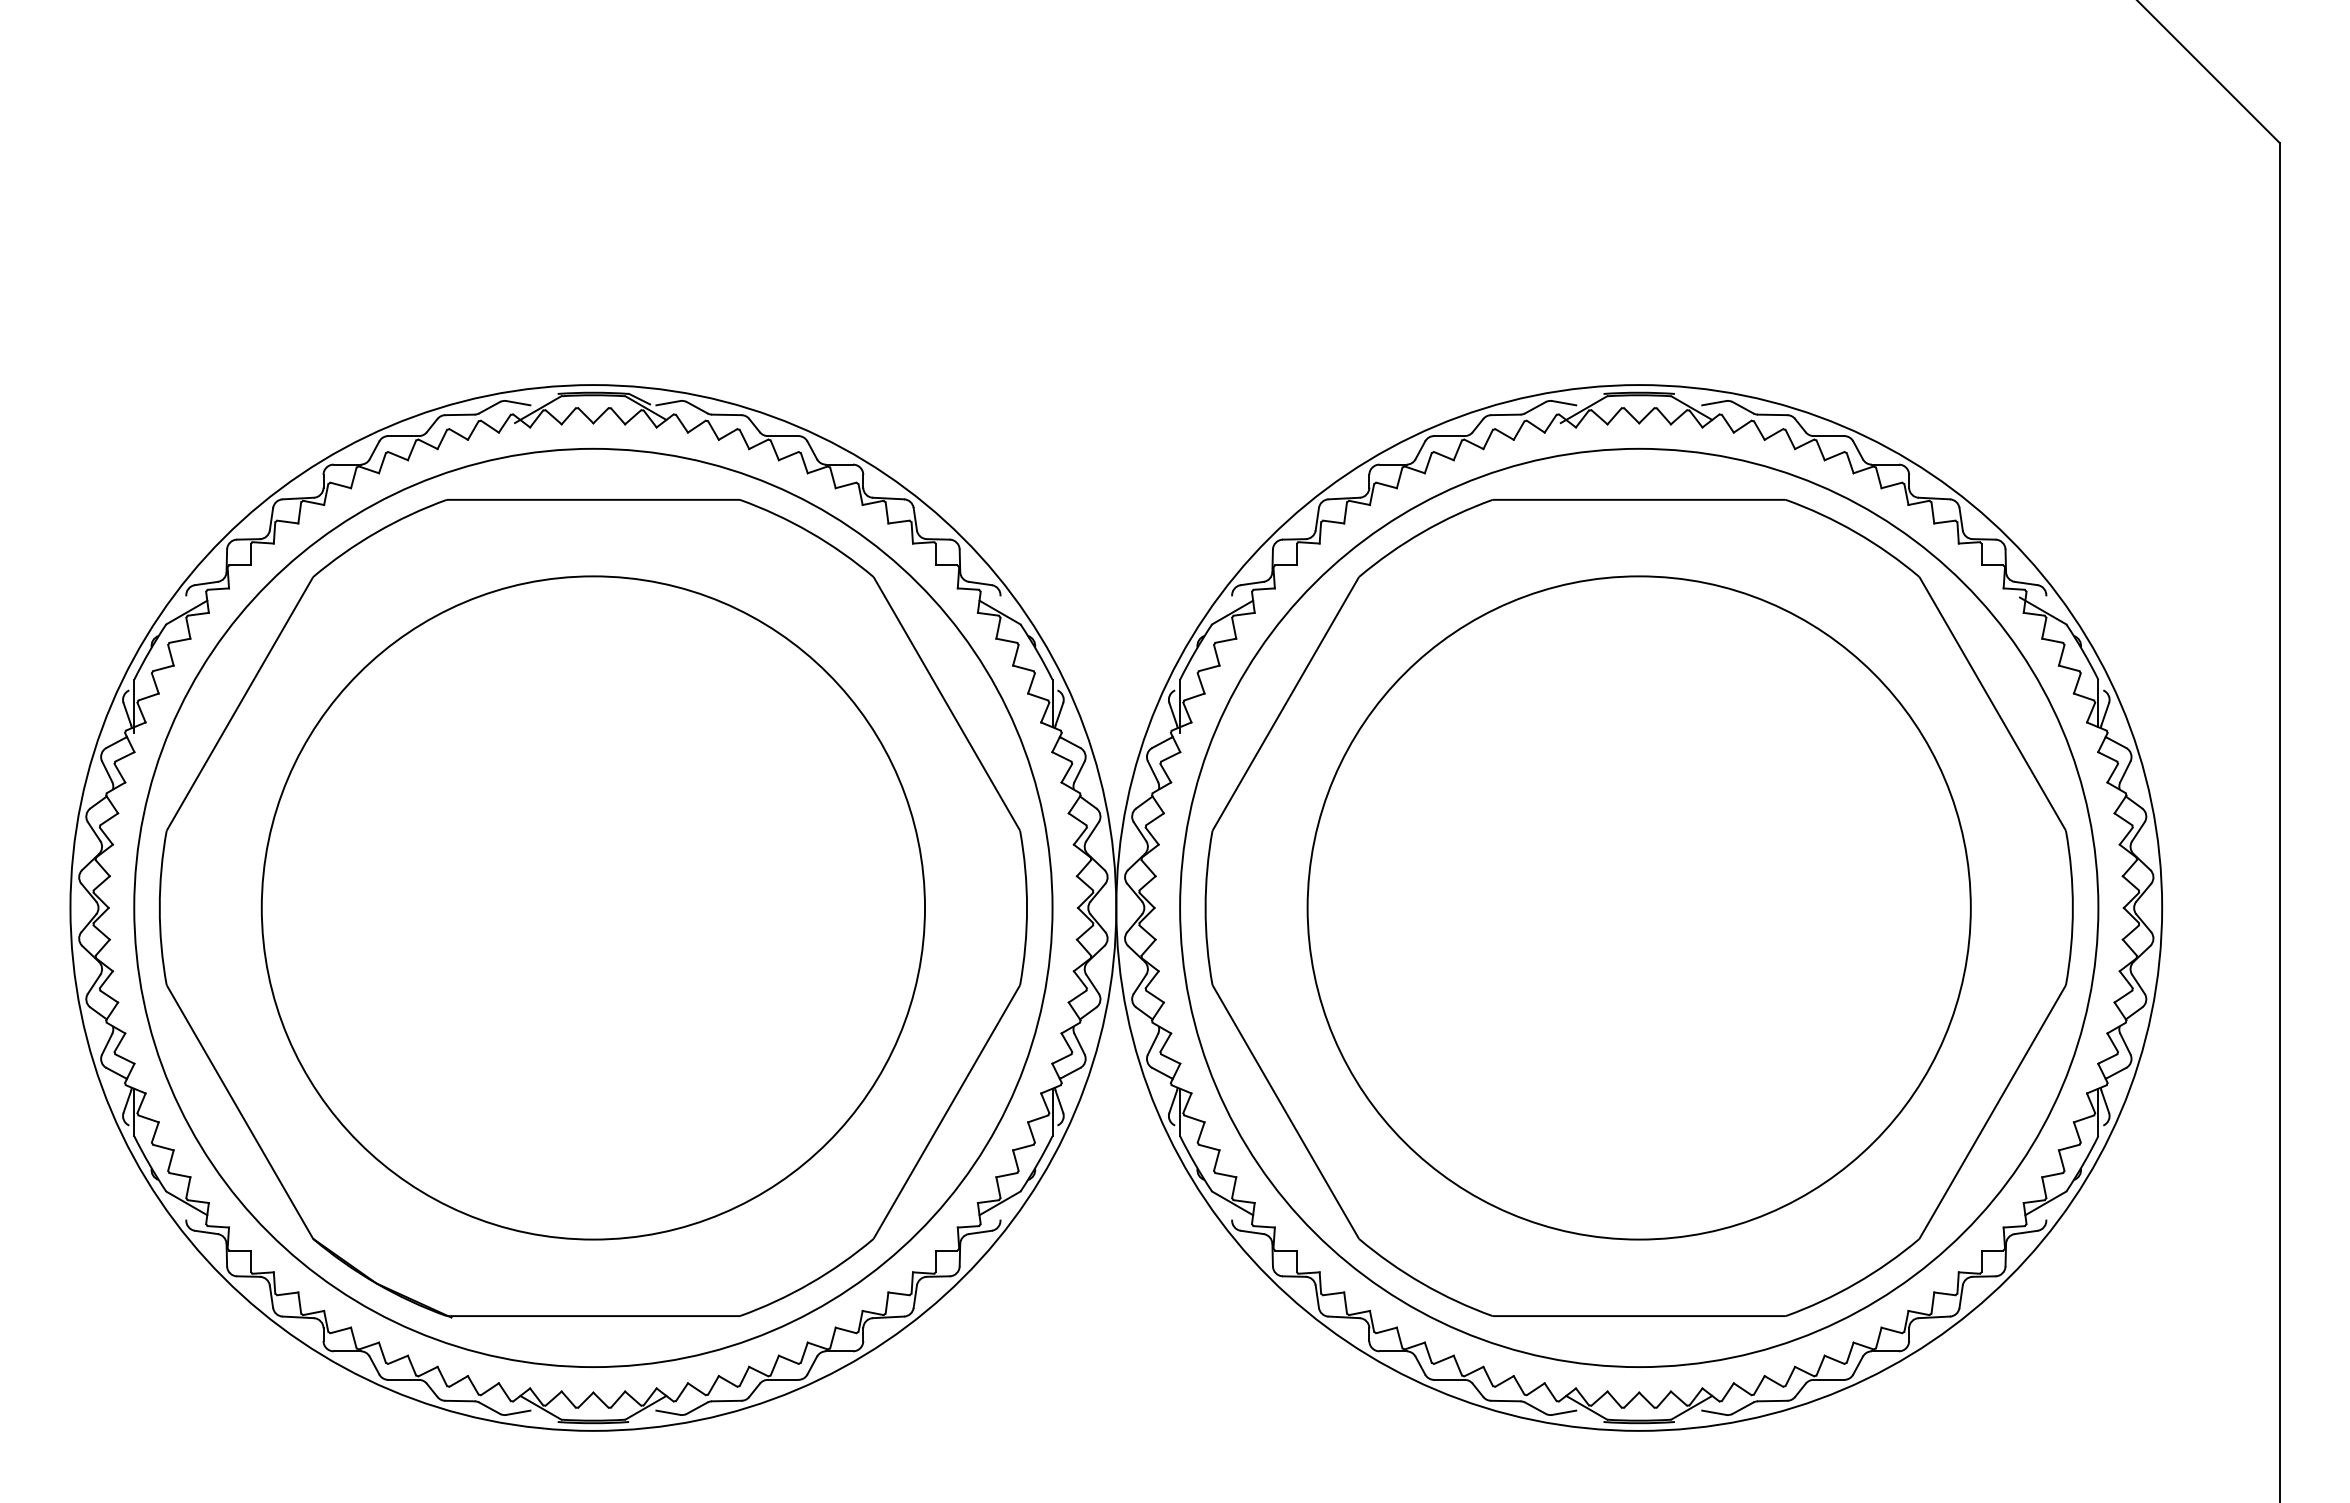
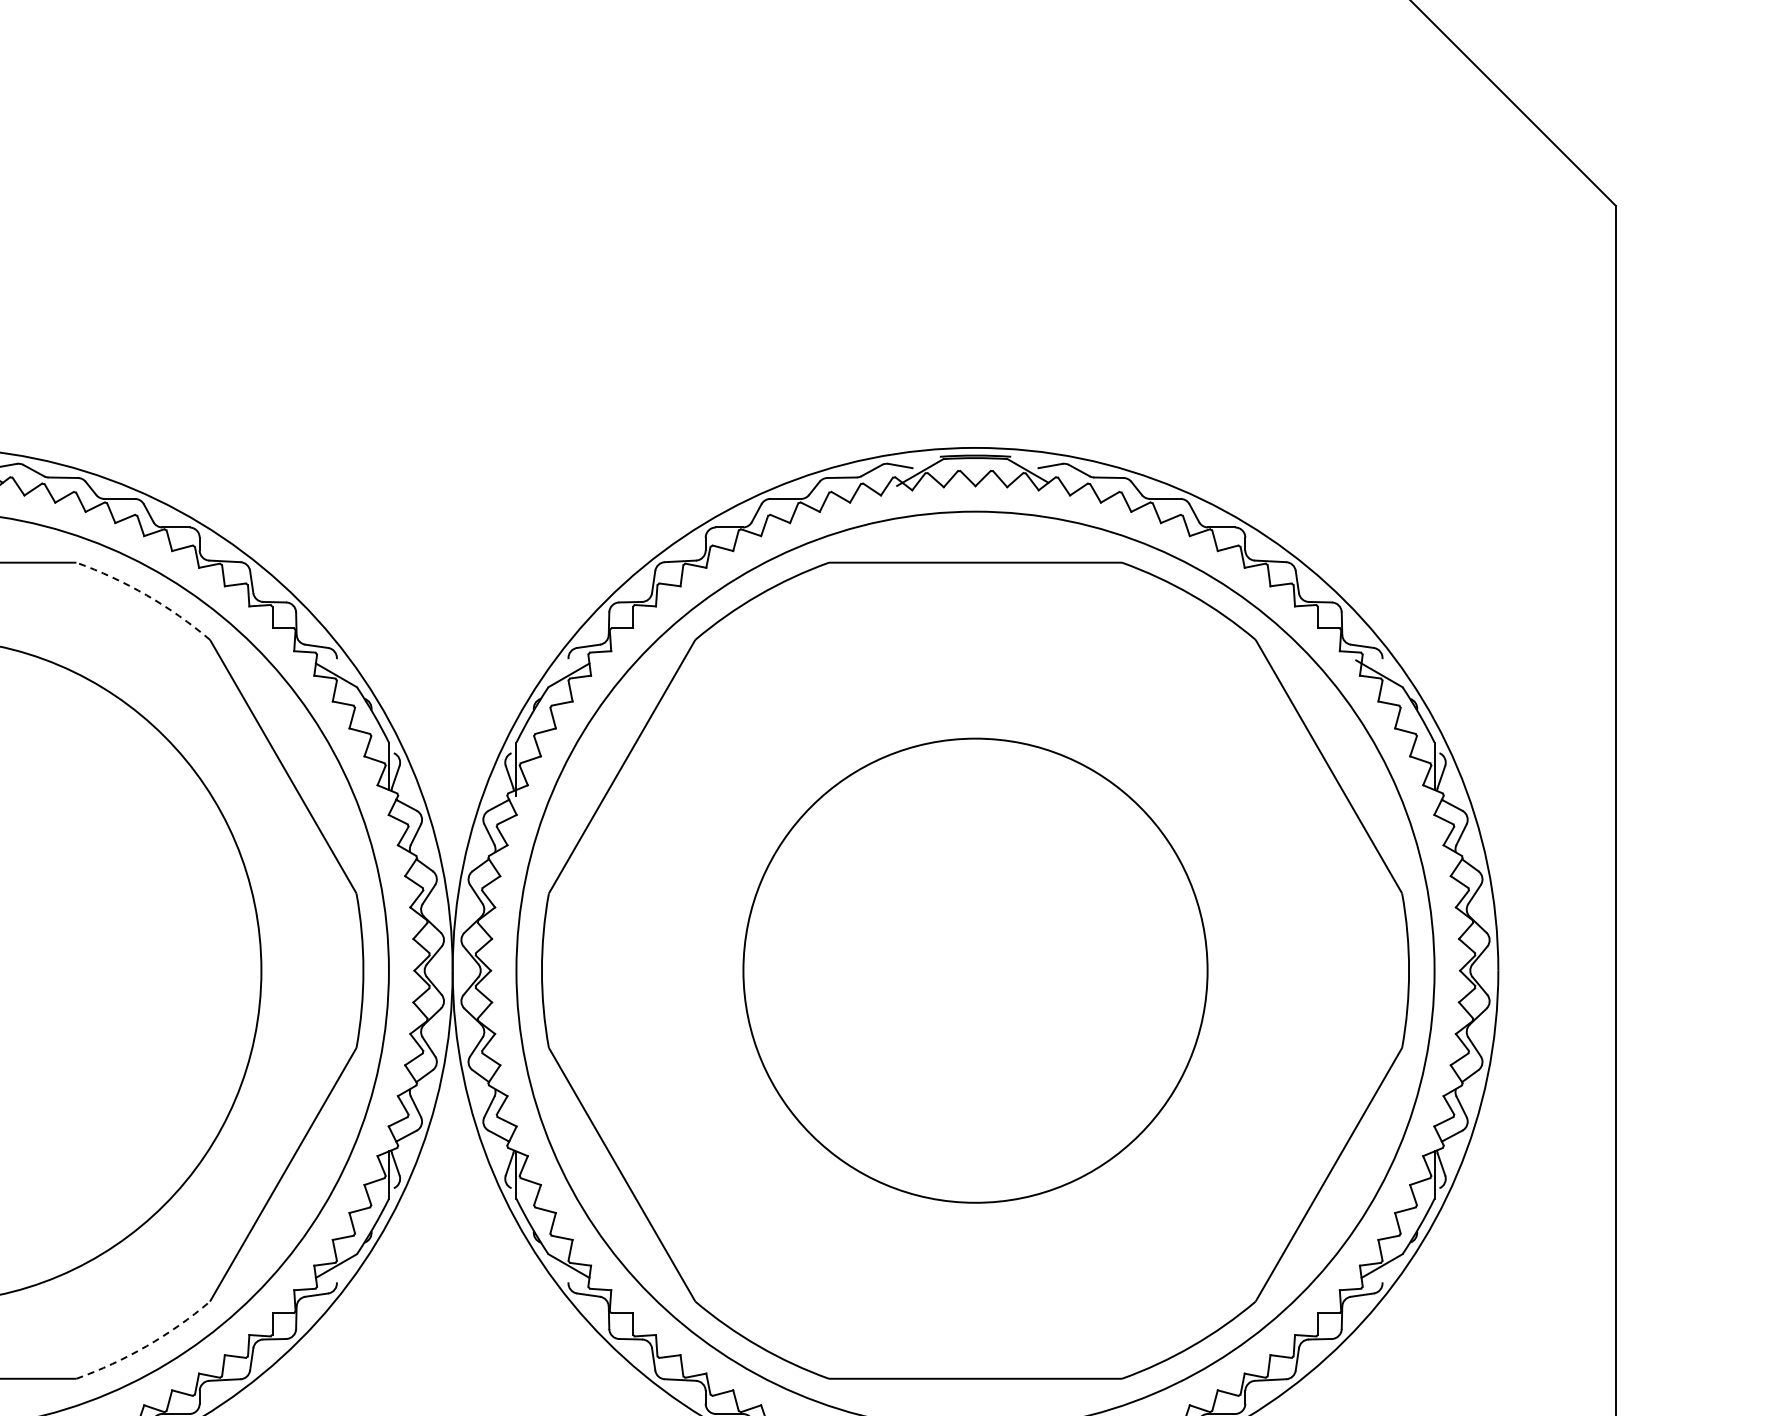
arc: (810, 532) -> (146, 595), solid -> dashed
circle: (1638, 907) -> (974, 970), size x0.7
arc: (810, 1283) -> (146, 1346), solid -> dashed

